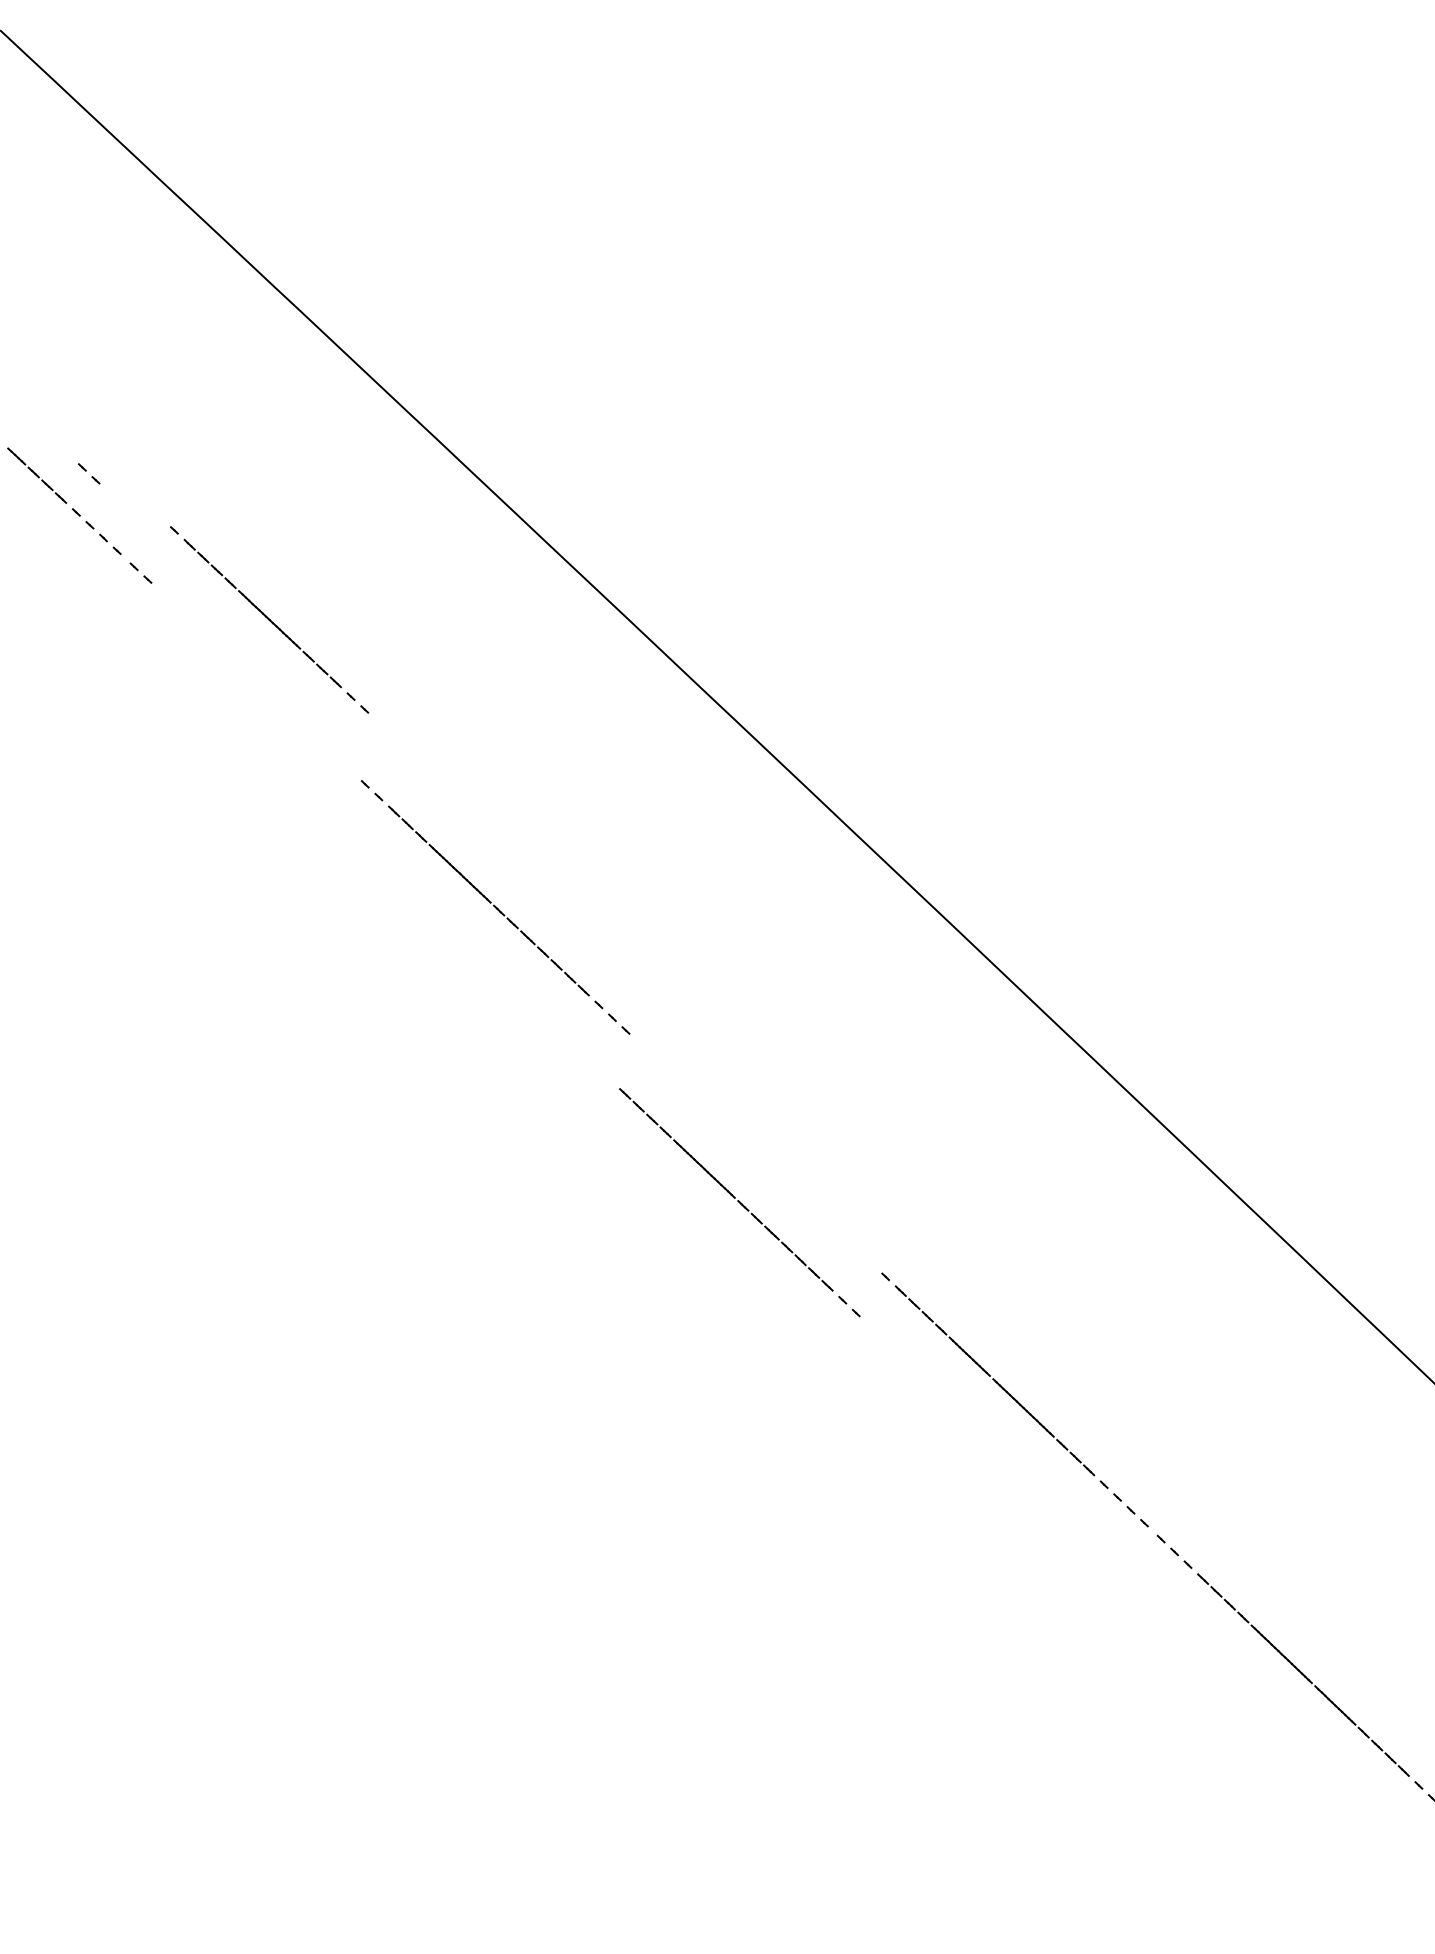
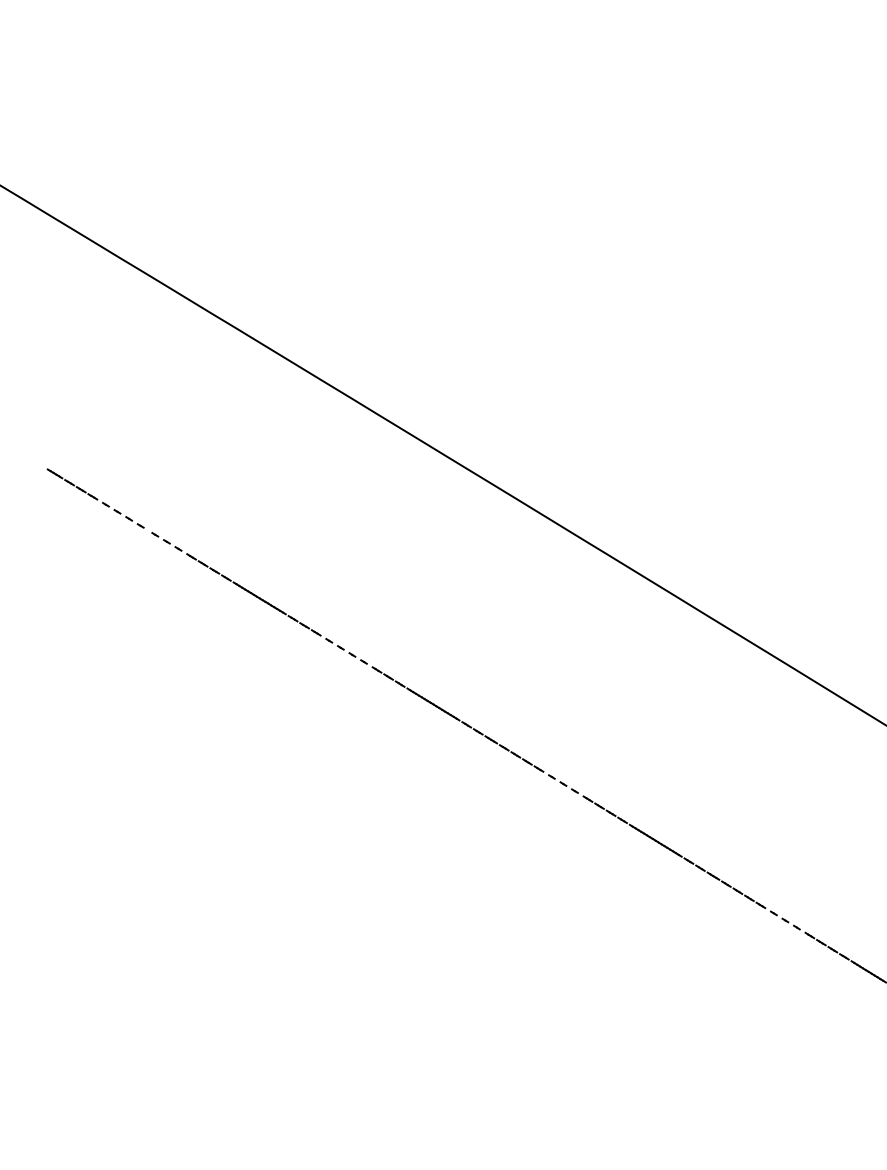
part: (88, 473) -> (108, 475), removed
line: (269, 619) -> (259, 598), moved
line: (739, 1202) -> (685, 859), moved

